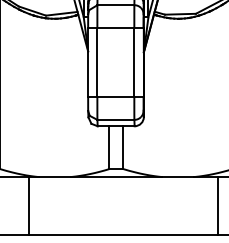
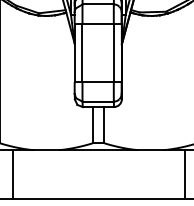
line: (28, 205) -> (12, 174), moved

